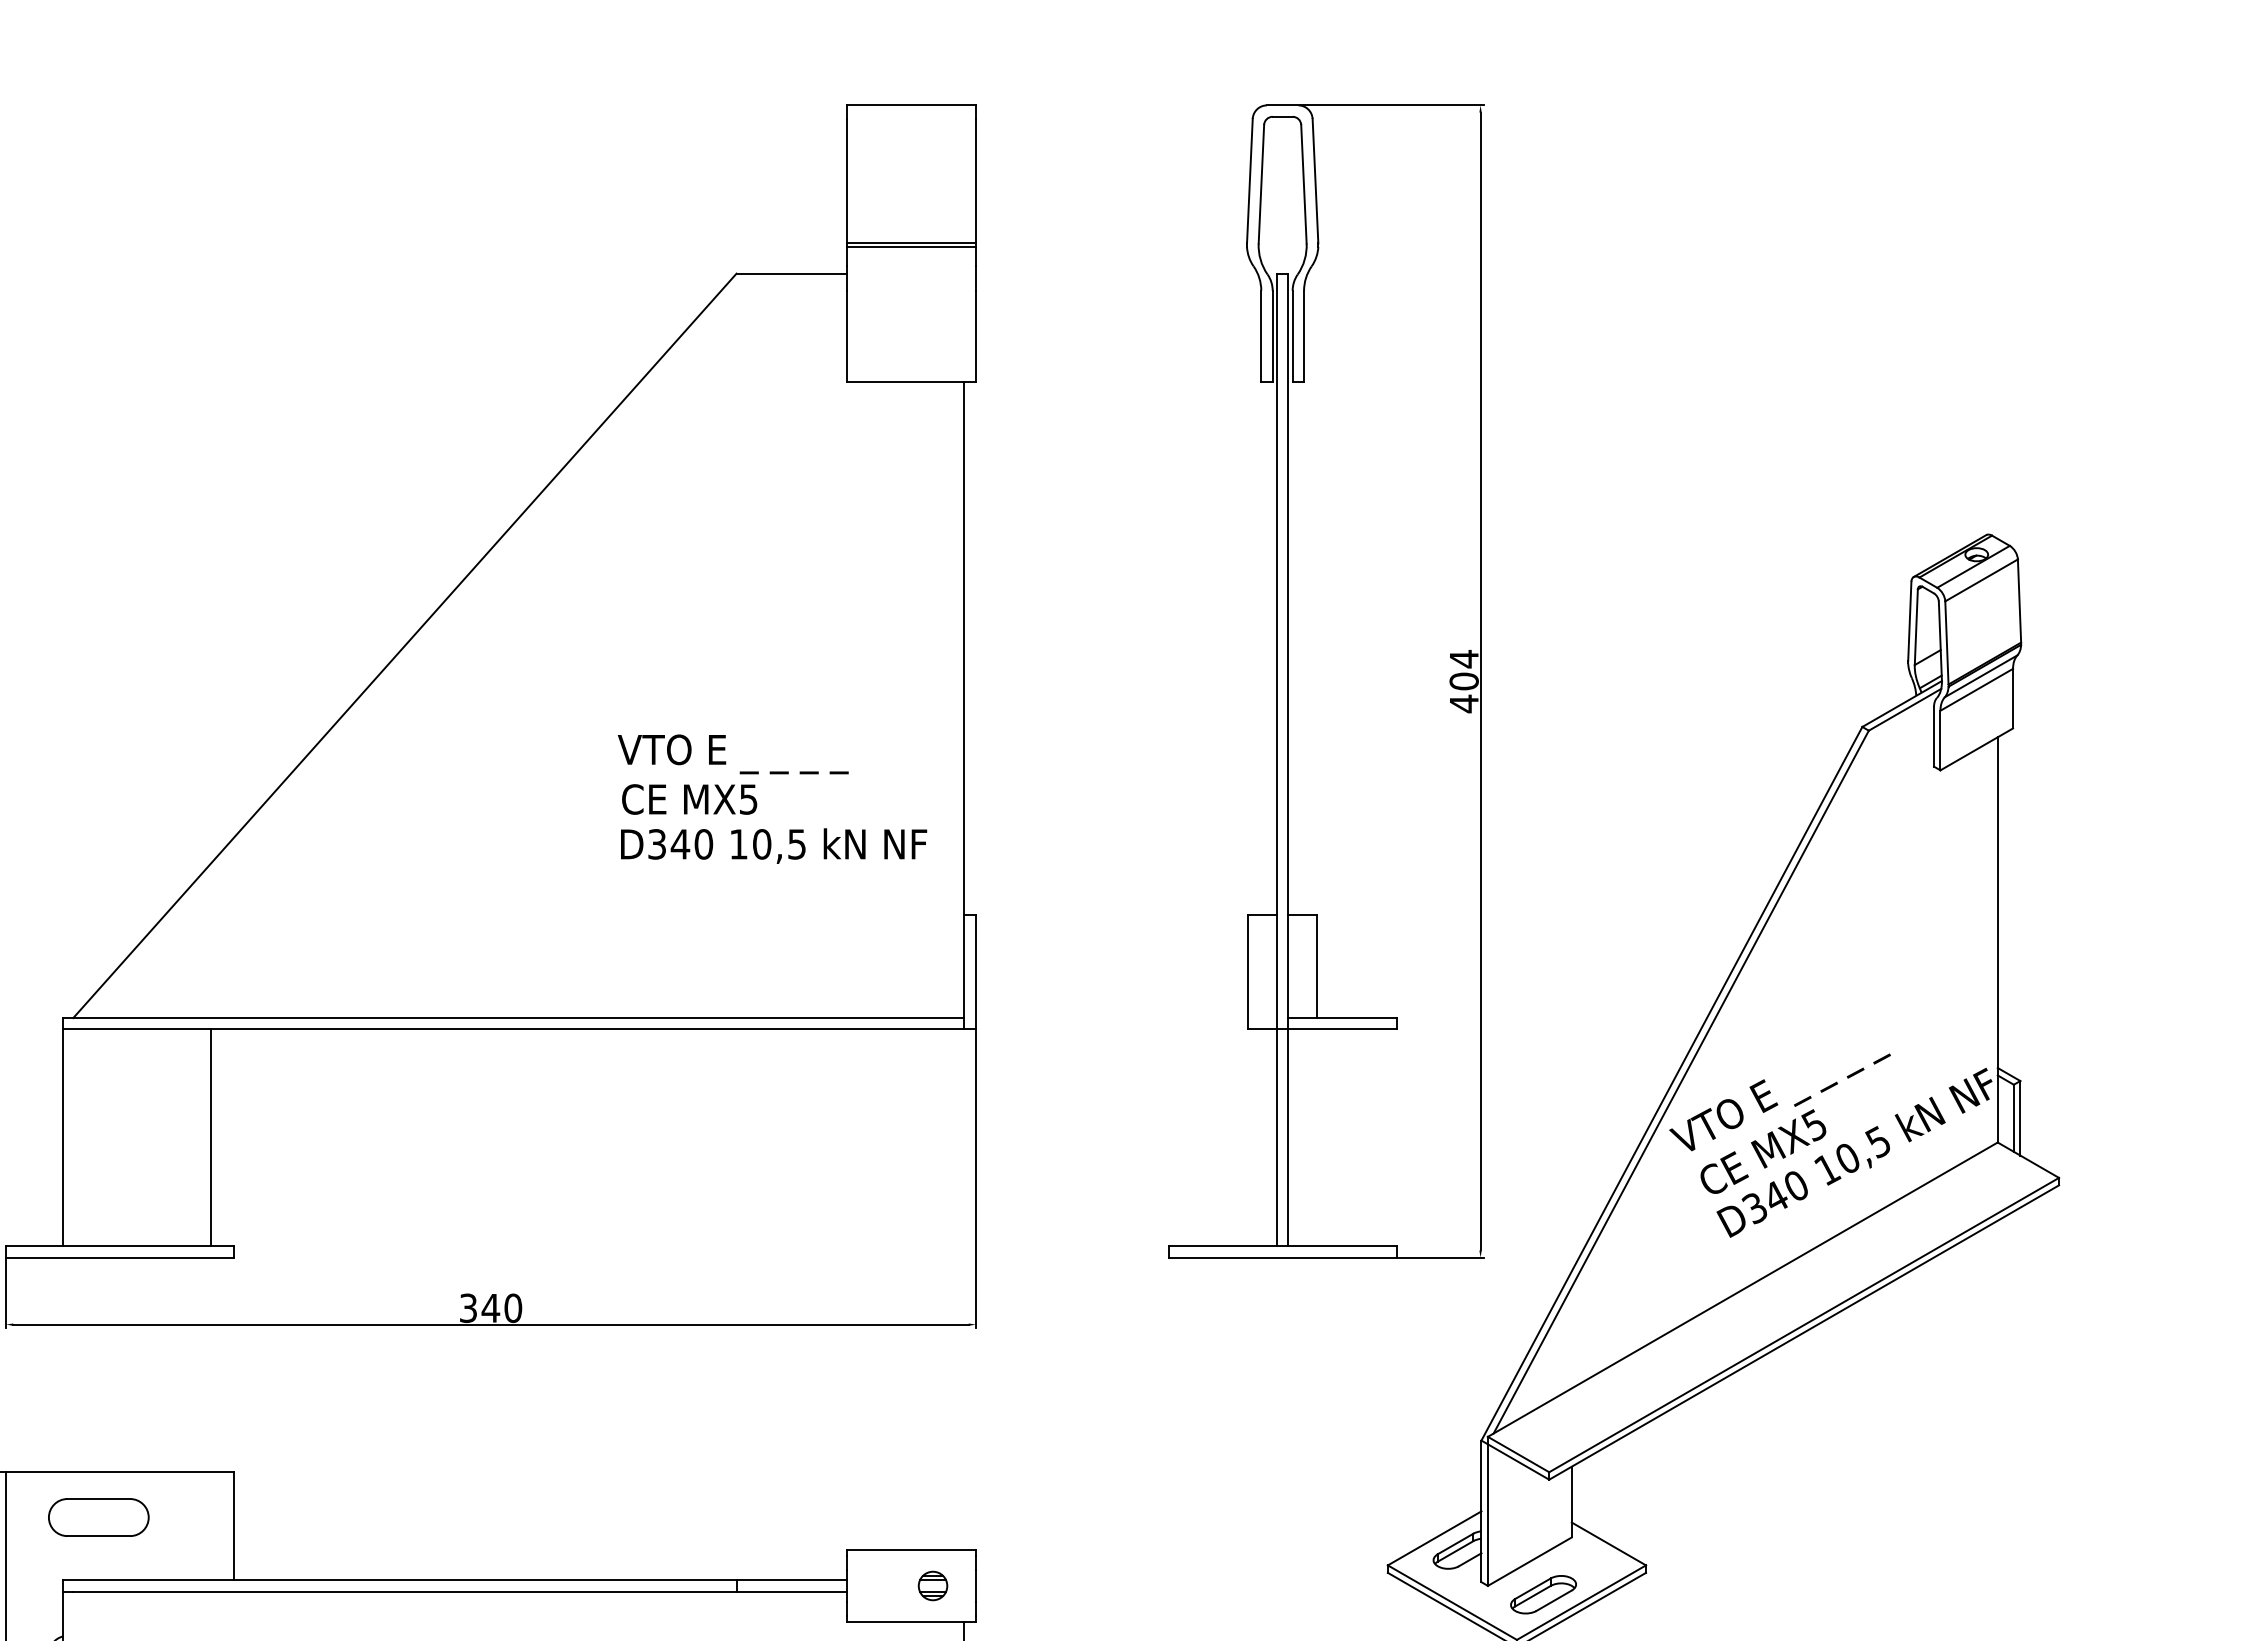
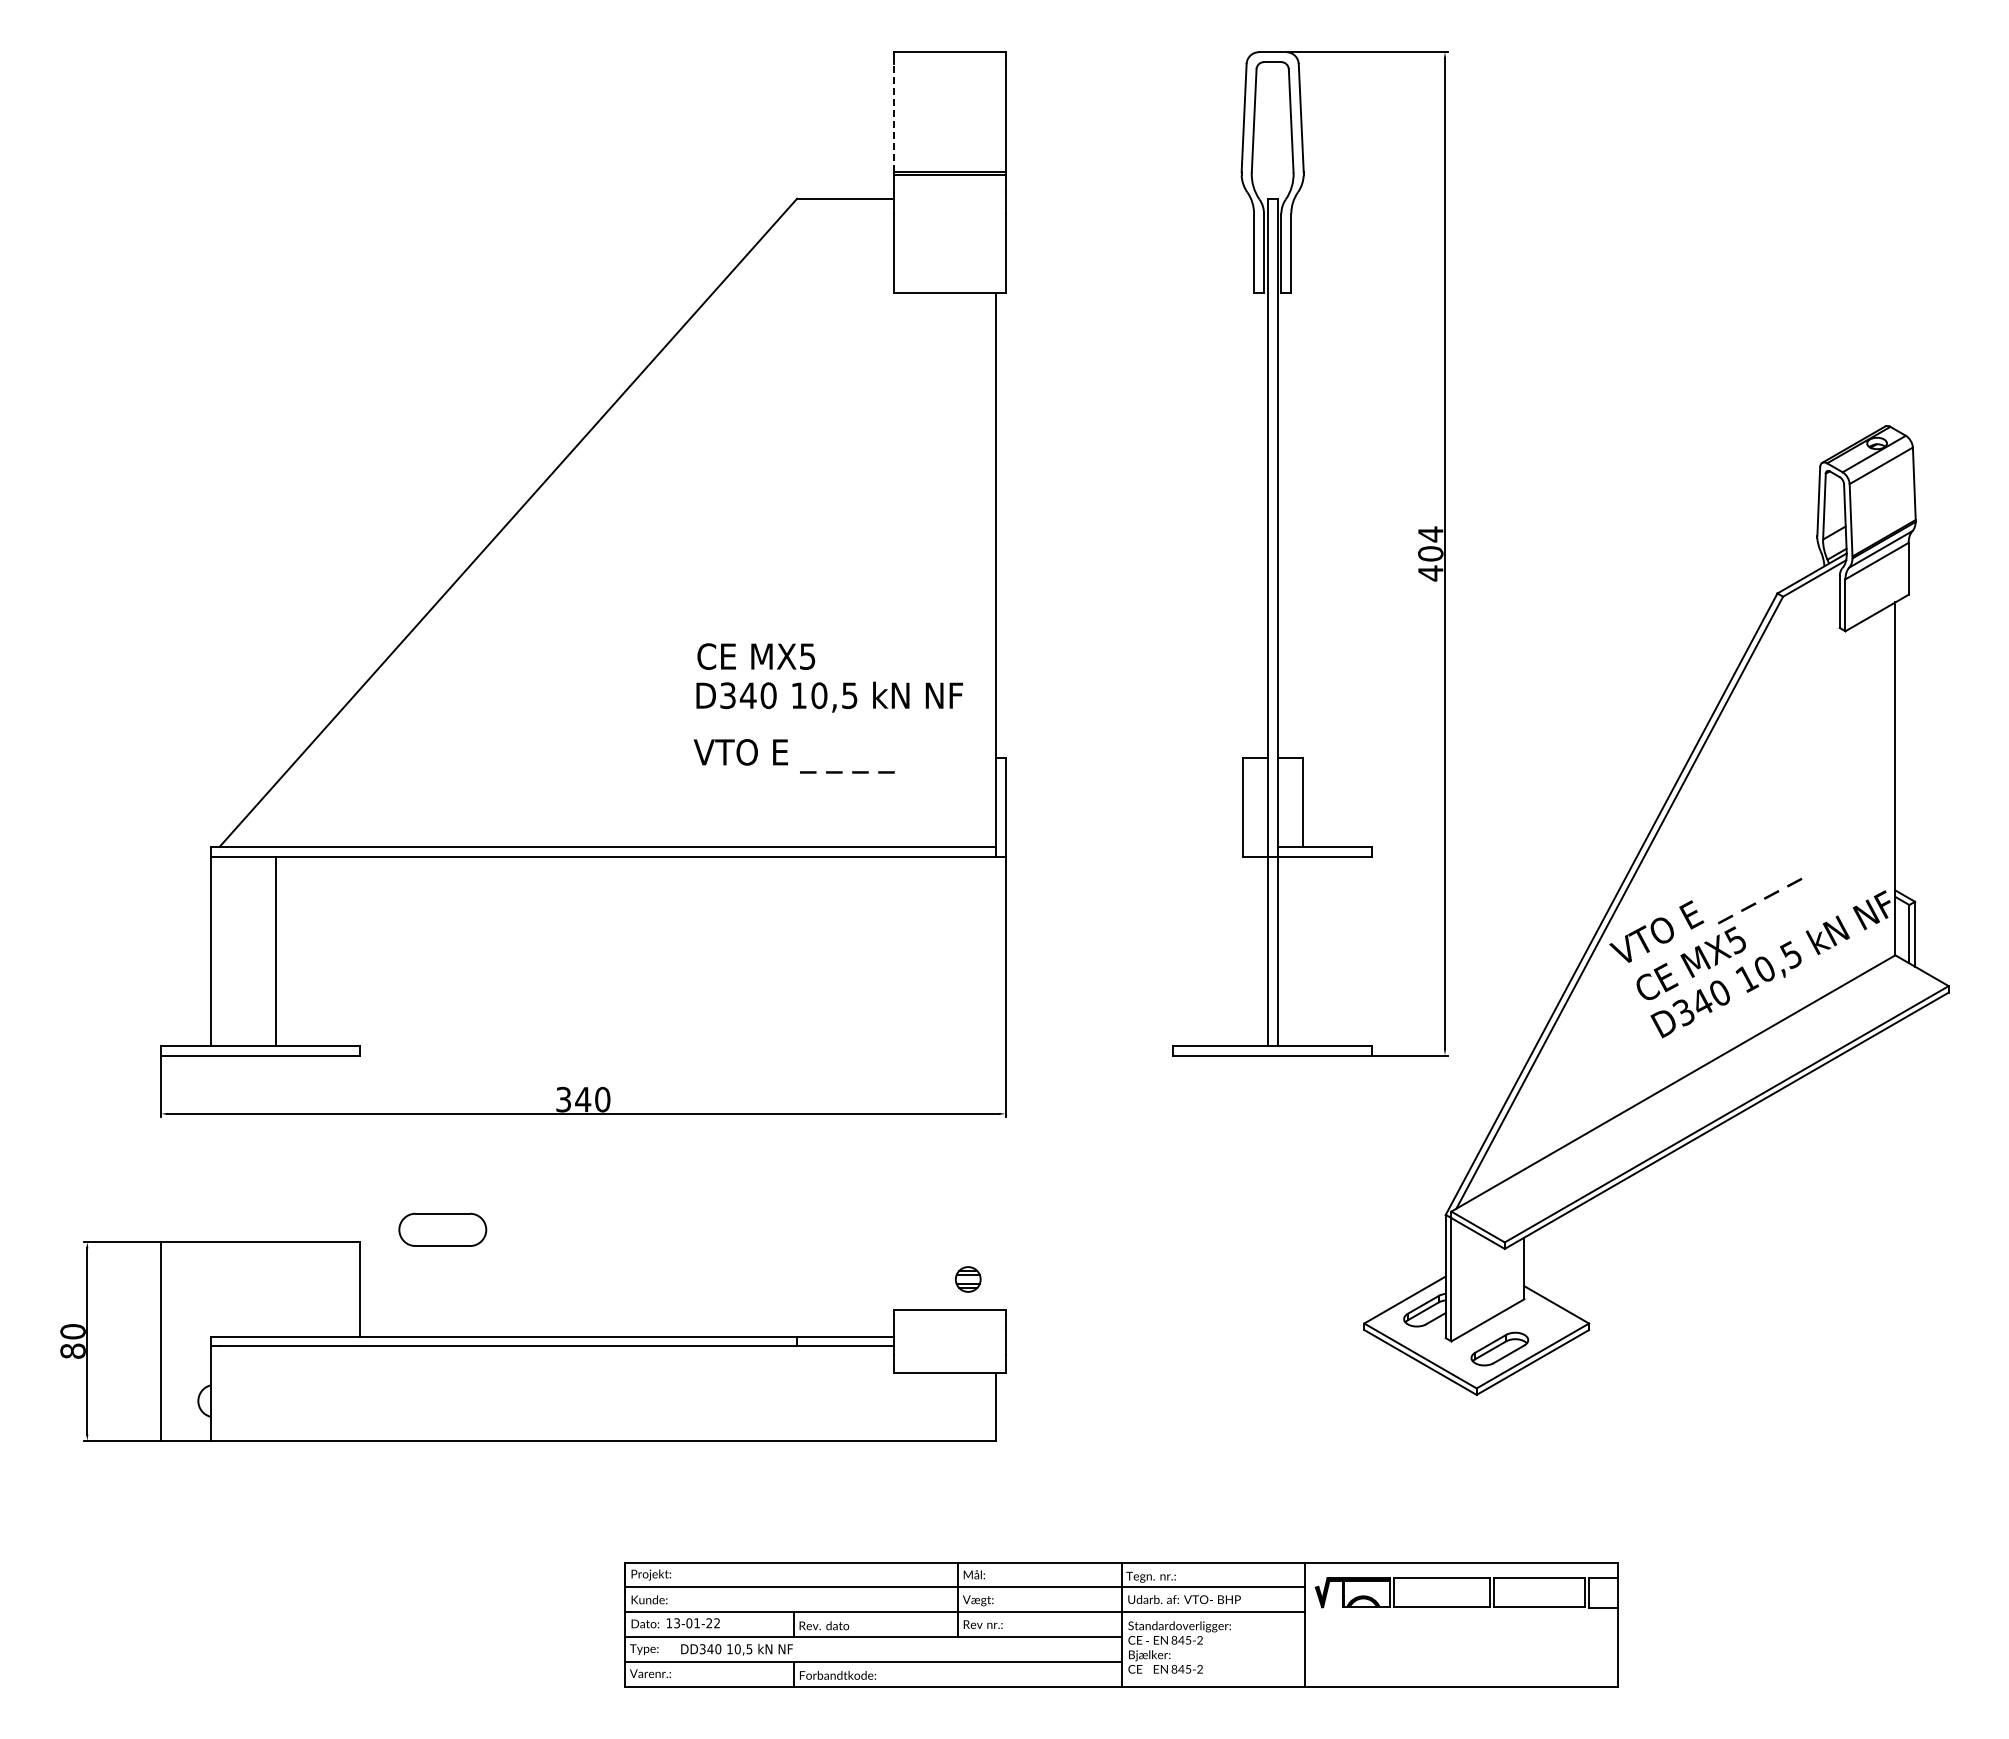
line: (847, 180) -> (893, 117), solid -> dashed
text: (732, 754) -> (793, 756), moved
line: (211, 1136) -> (275, 950), moved
part: (98, 1517) -> (442, 1229), moved
part: (933, 1586) -> (968, 1279), moved

